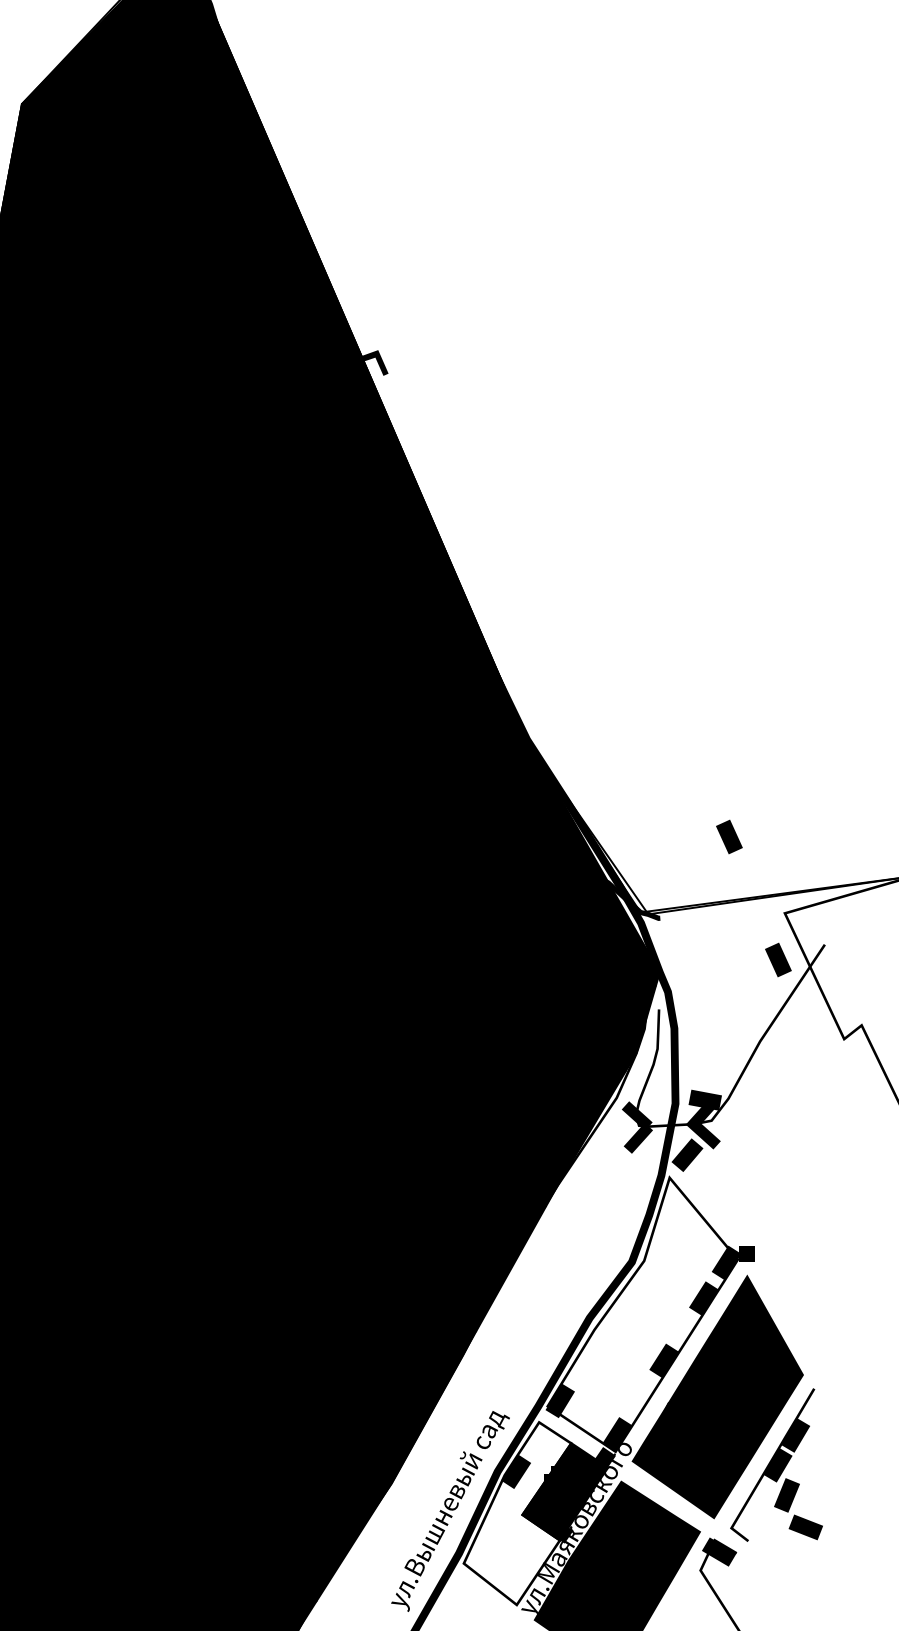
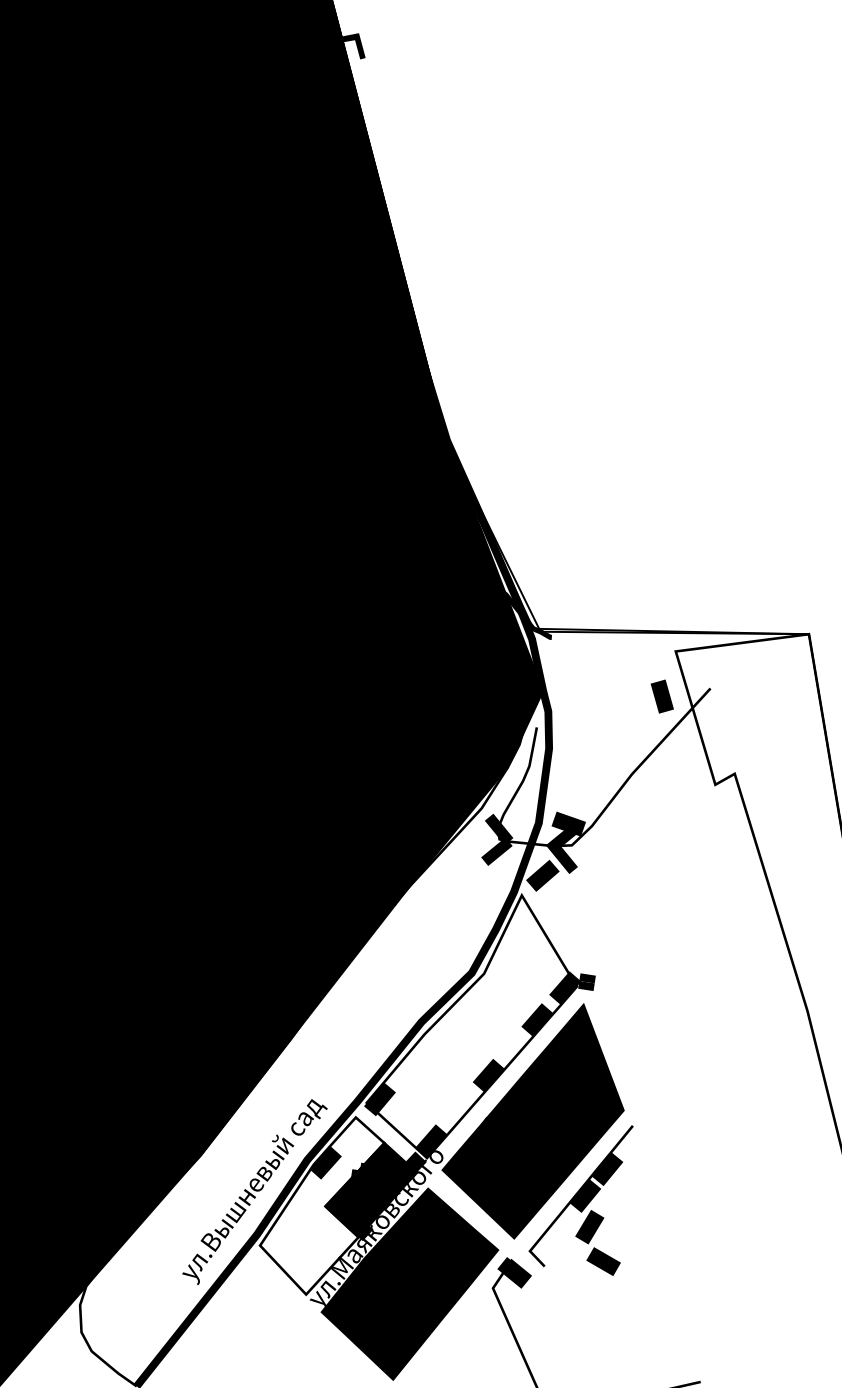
part: (729, 836) -> (632, 567), removed

